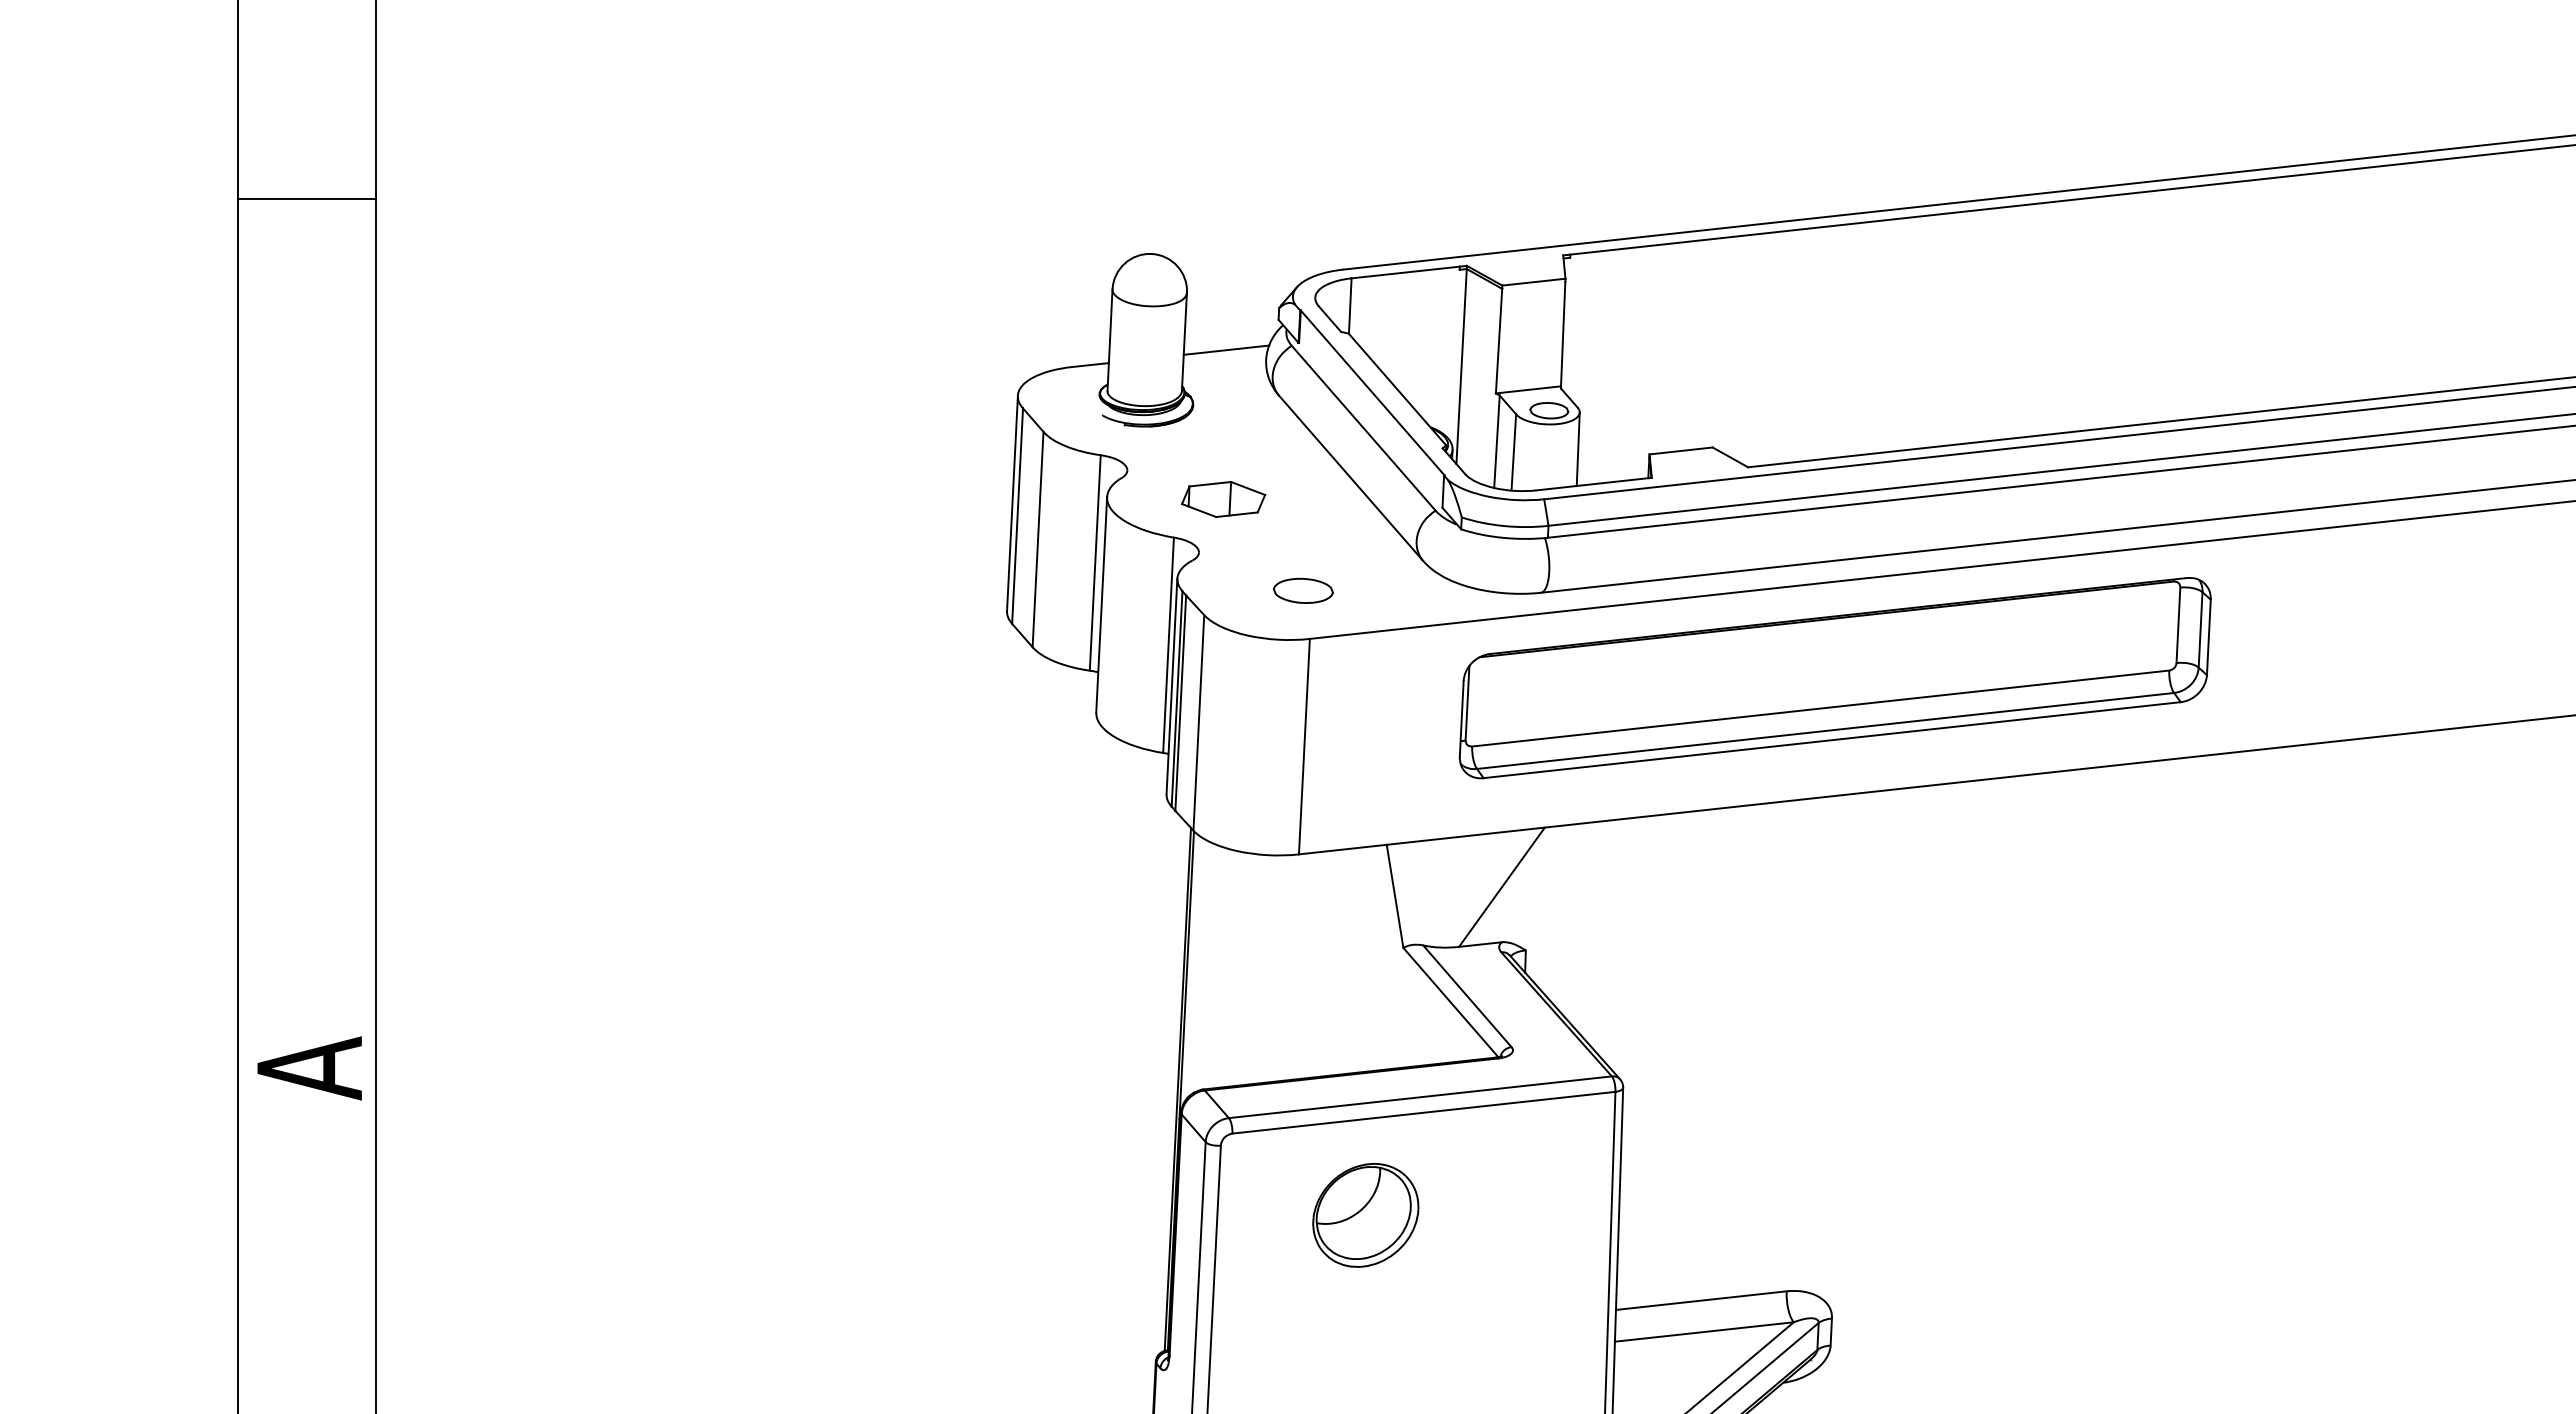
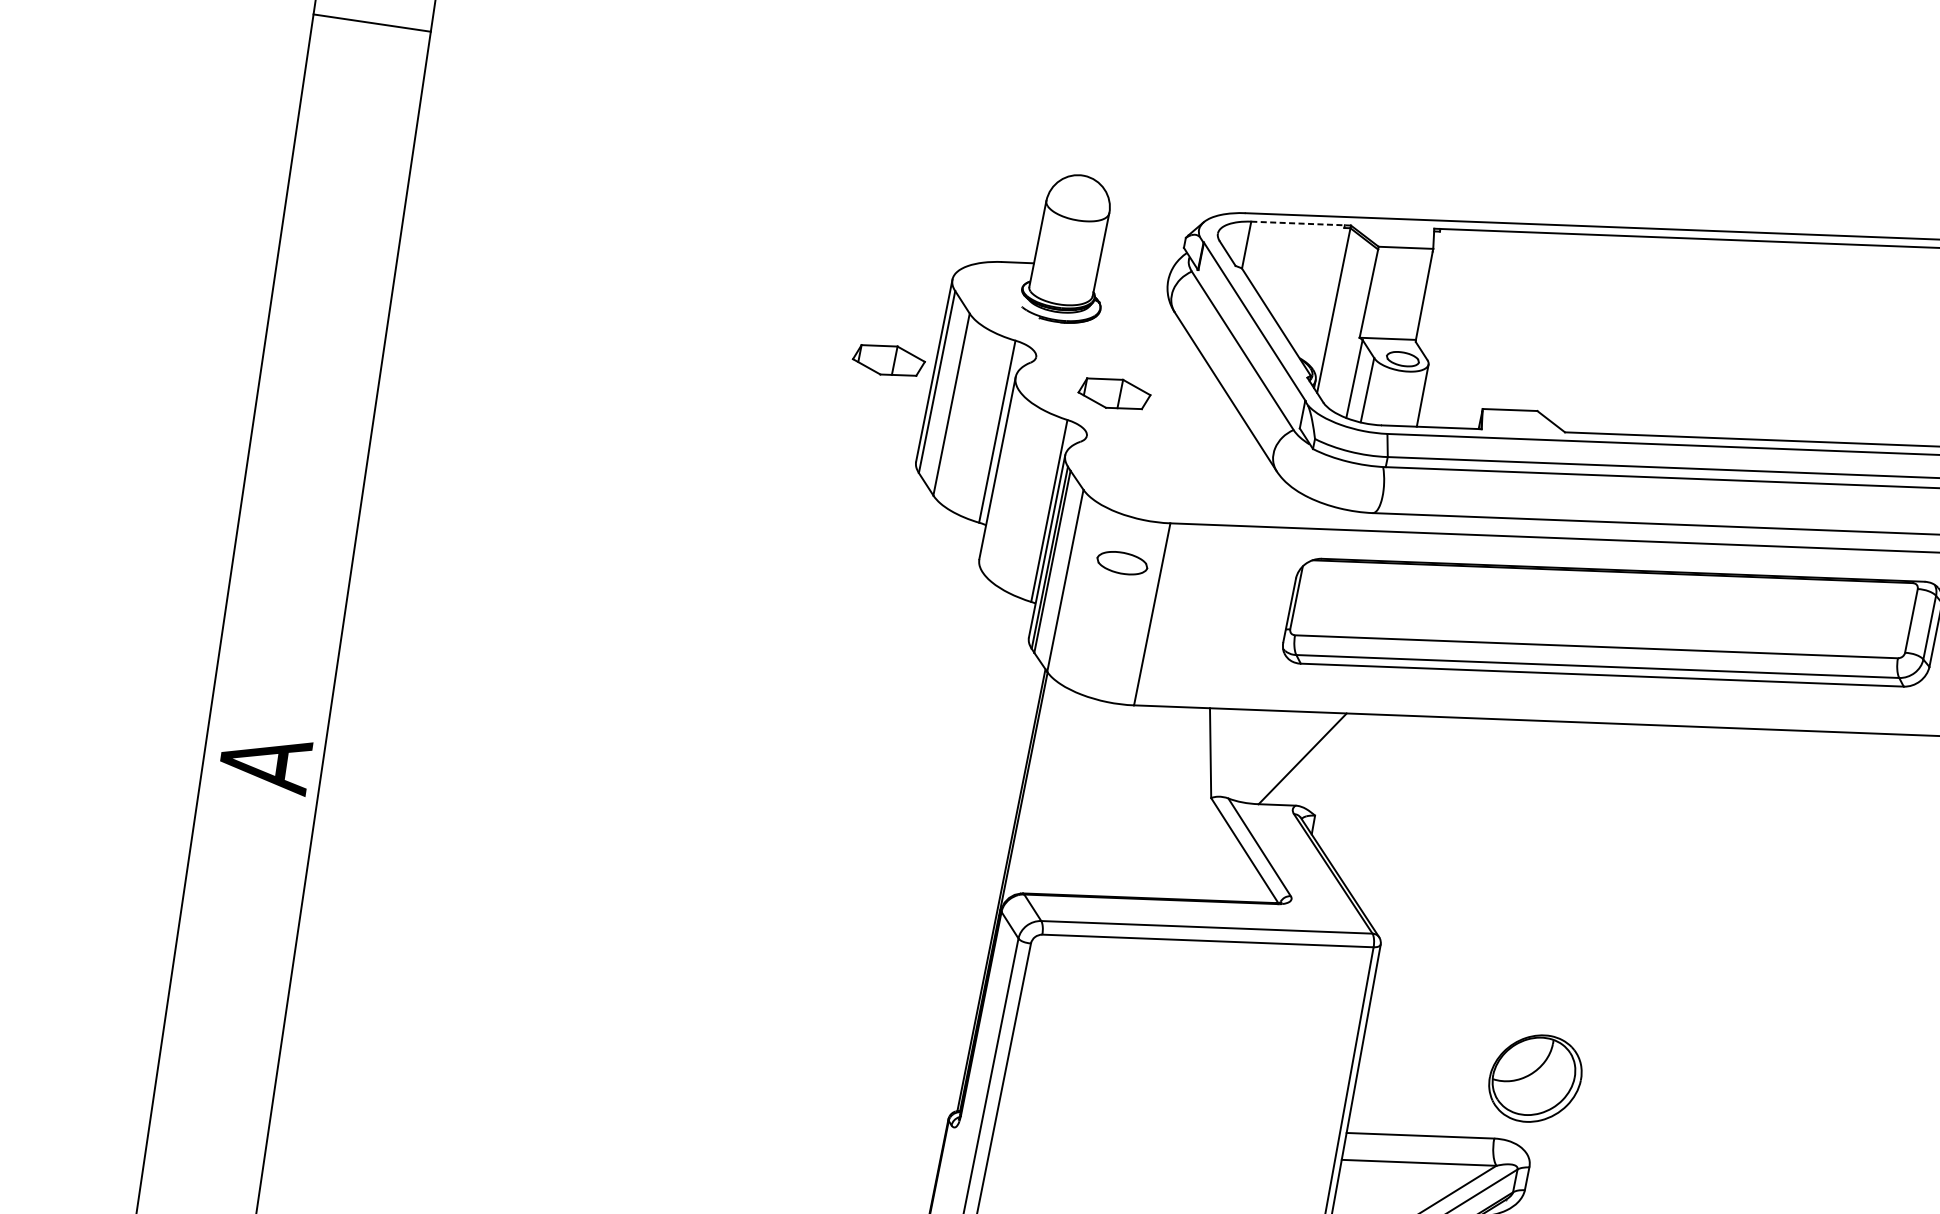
line: (1409, 272) -> (1301, 223), solid -> dashed
line: (1226, 349) -> (1135, 266), removed
part: (958, 499) -> (888, 360), added
part: (1302, 590) -> (1121, 562), moved
part: (1365, 1215) -> (1535, 1078), moved

